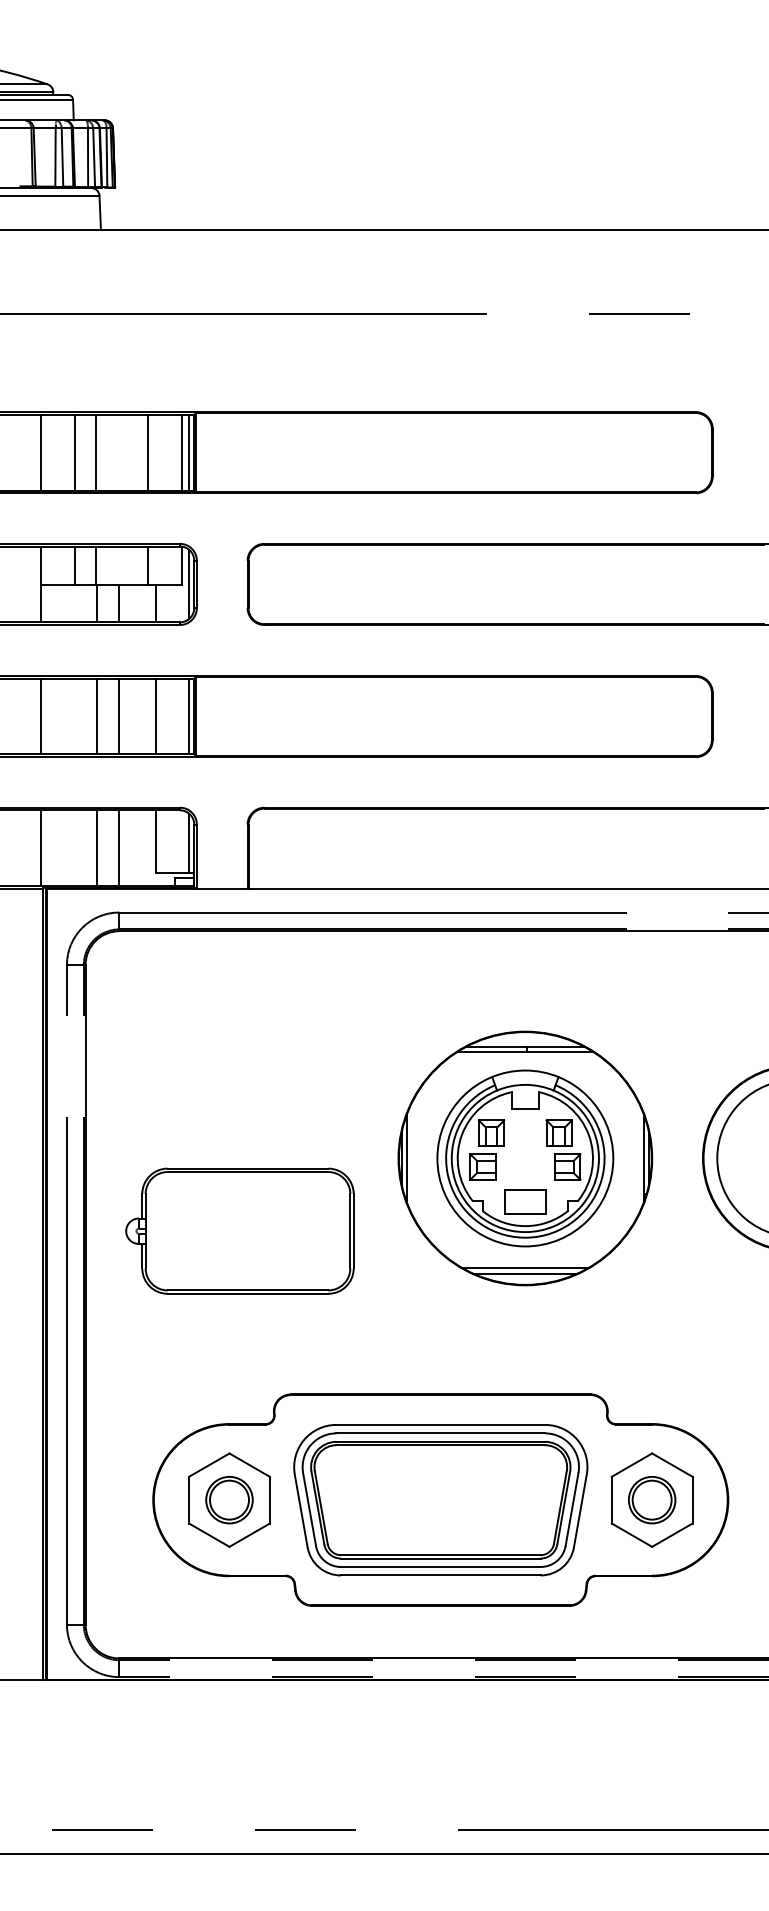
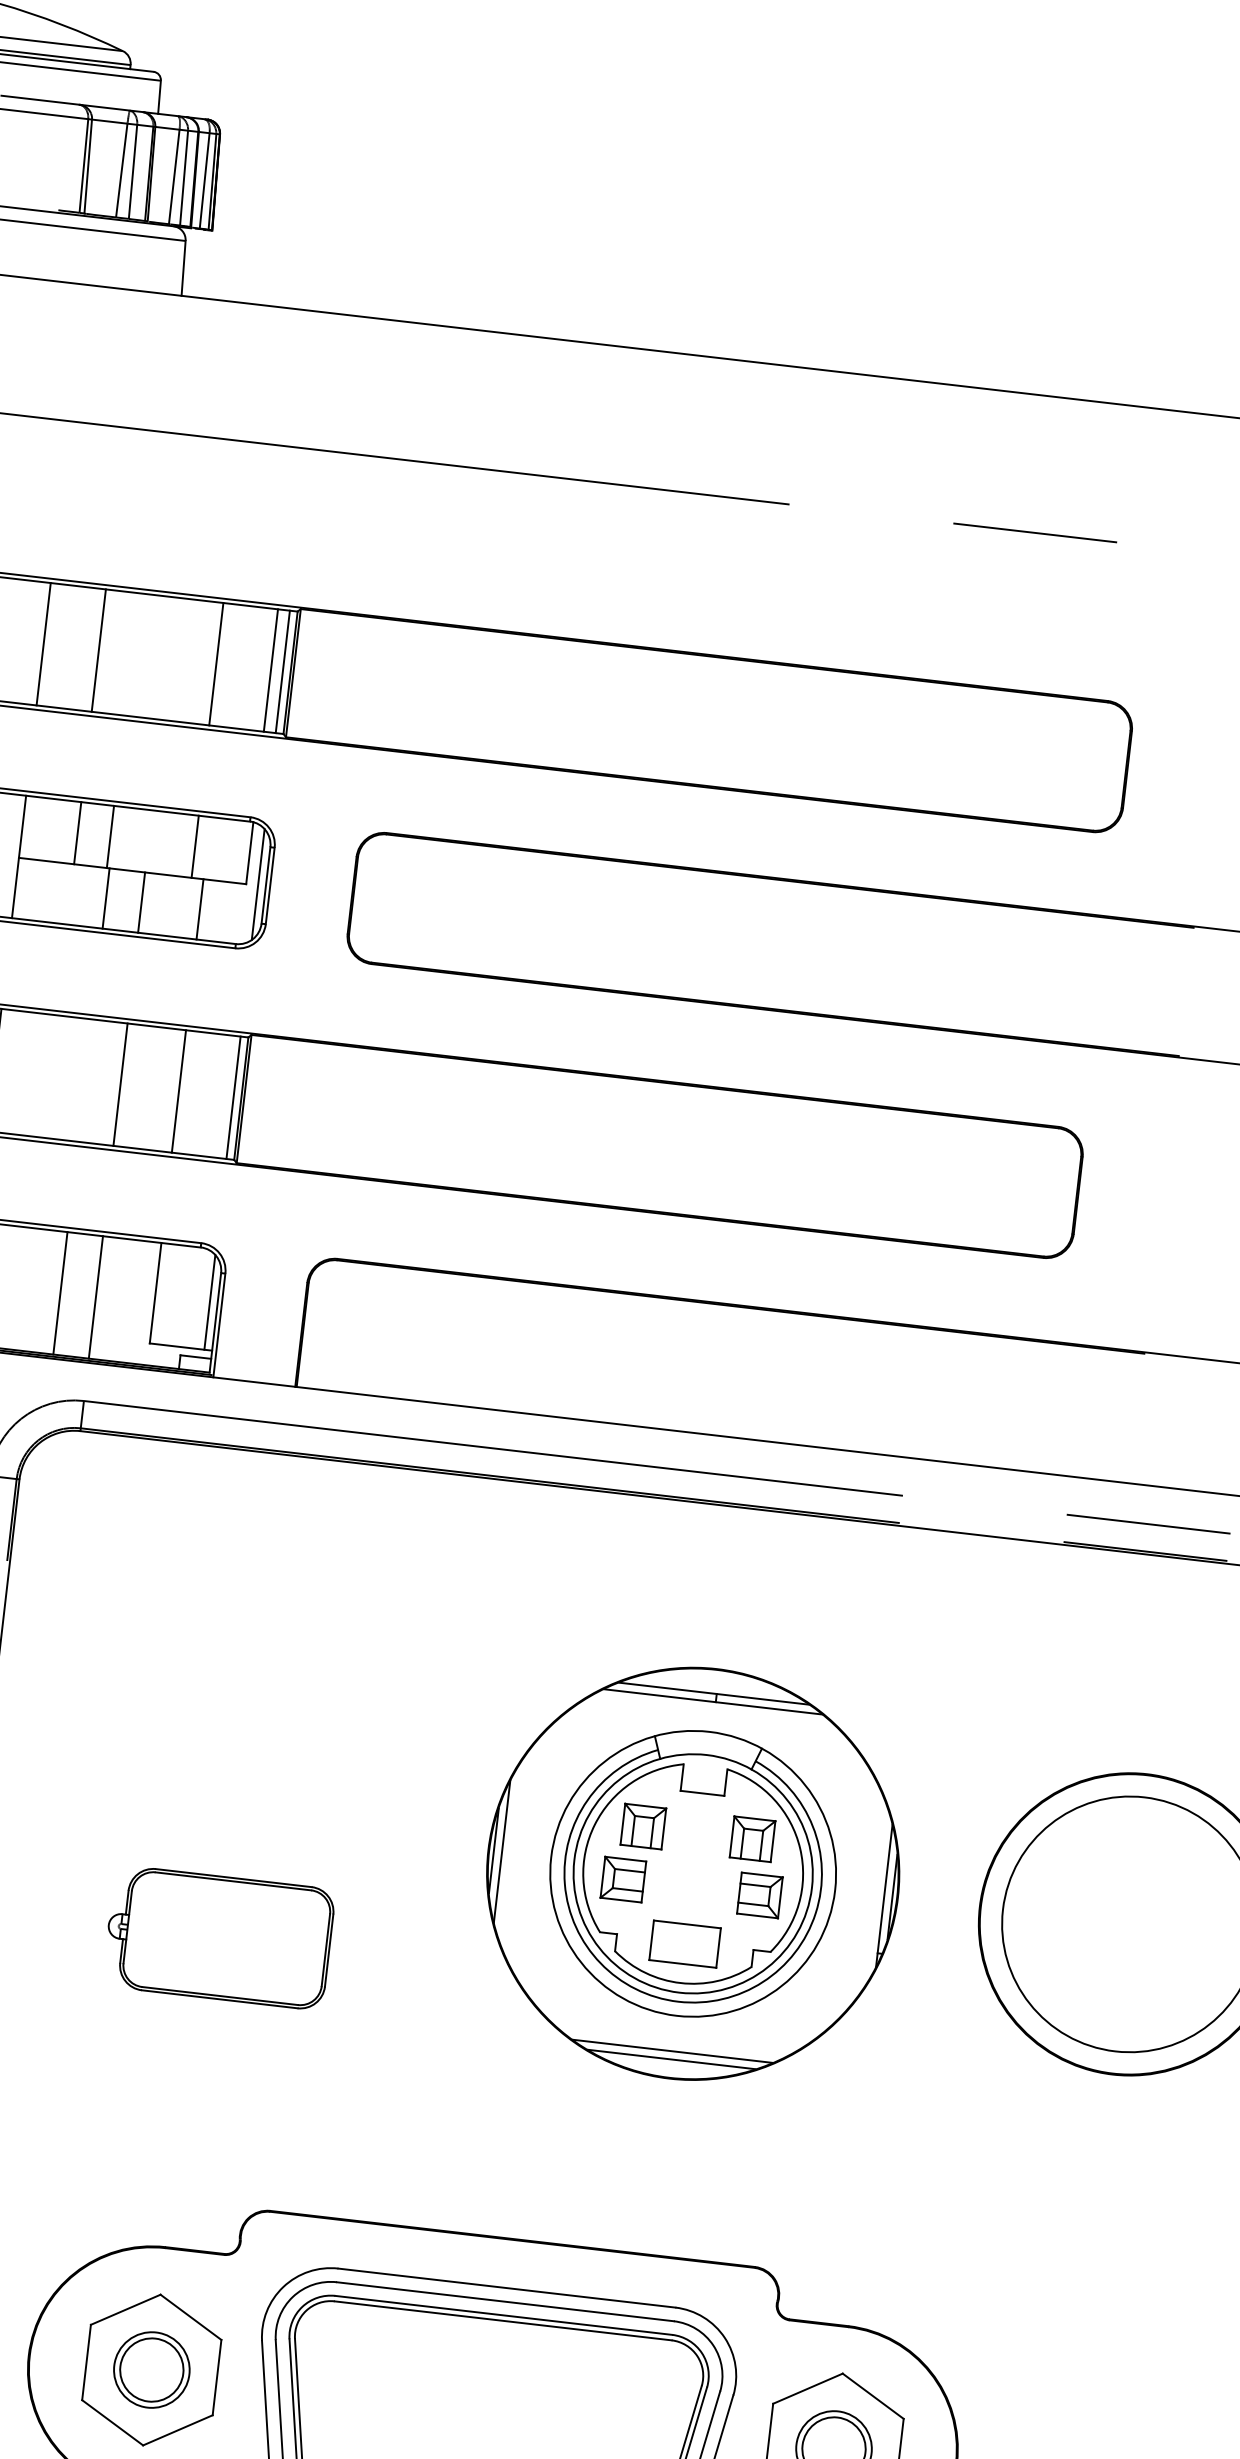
line: (95, 452) -> (131, 654), removed
line: (97, 716) -> (85, 1080), removed
part: (239, 1230) -> (218, 1936), size x0.6

